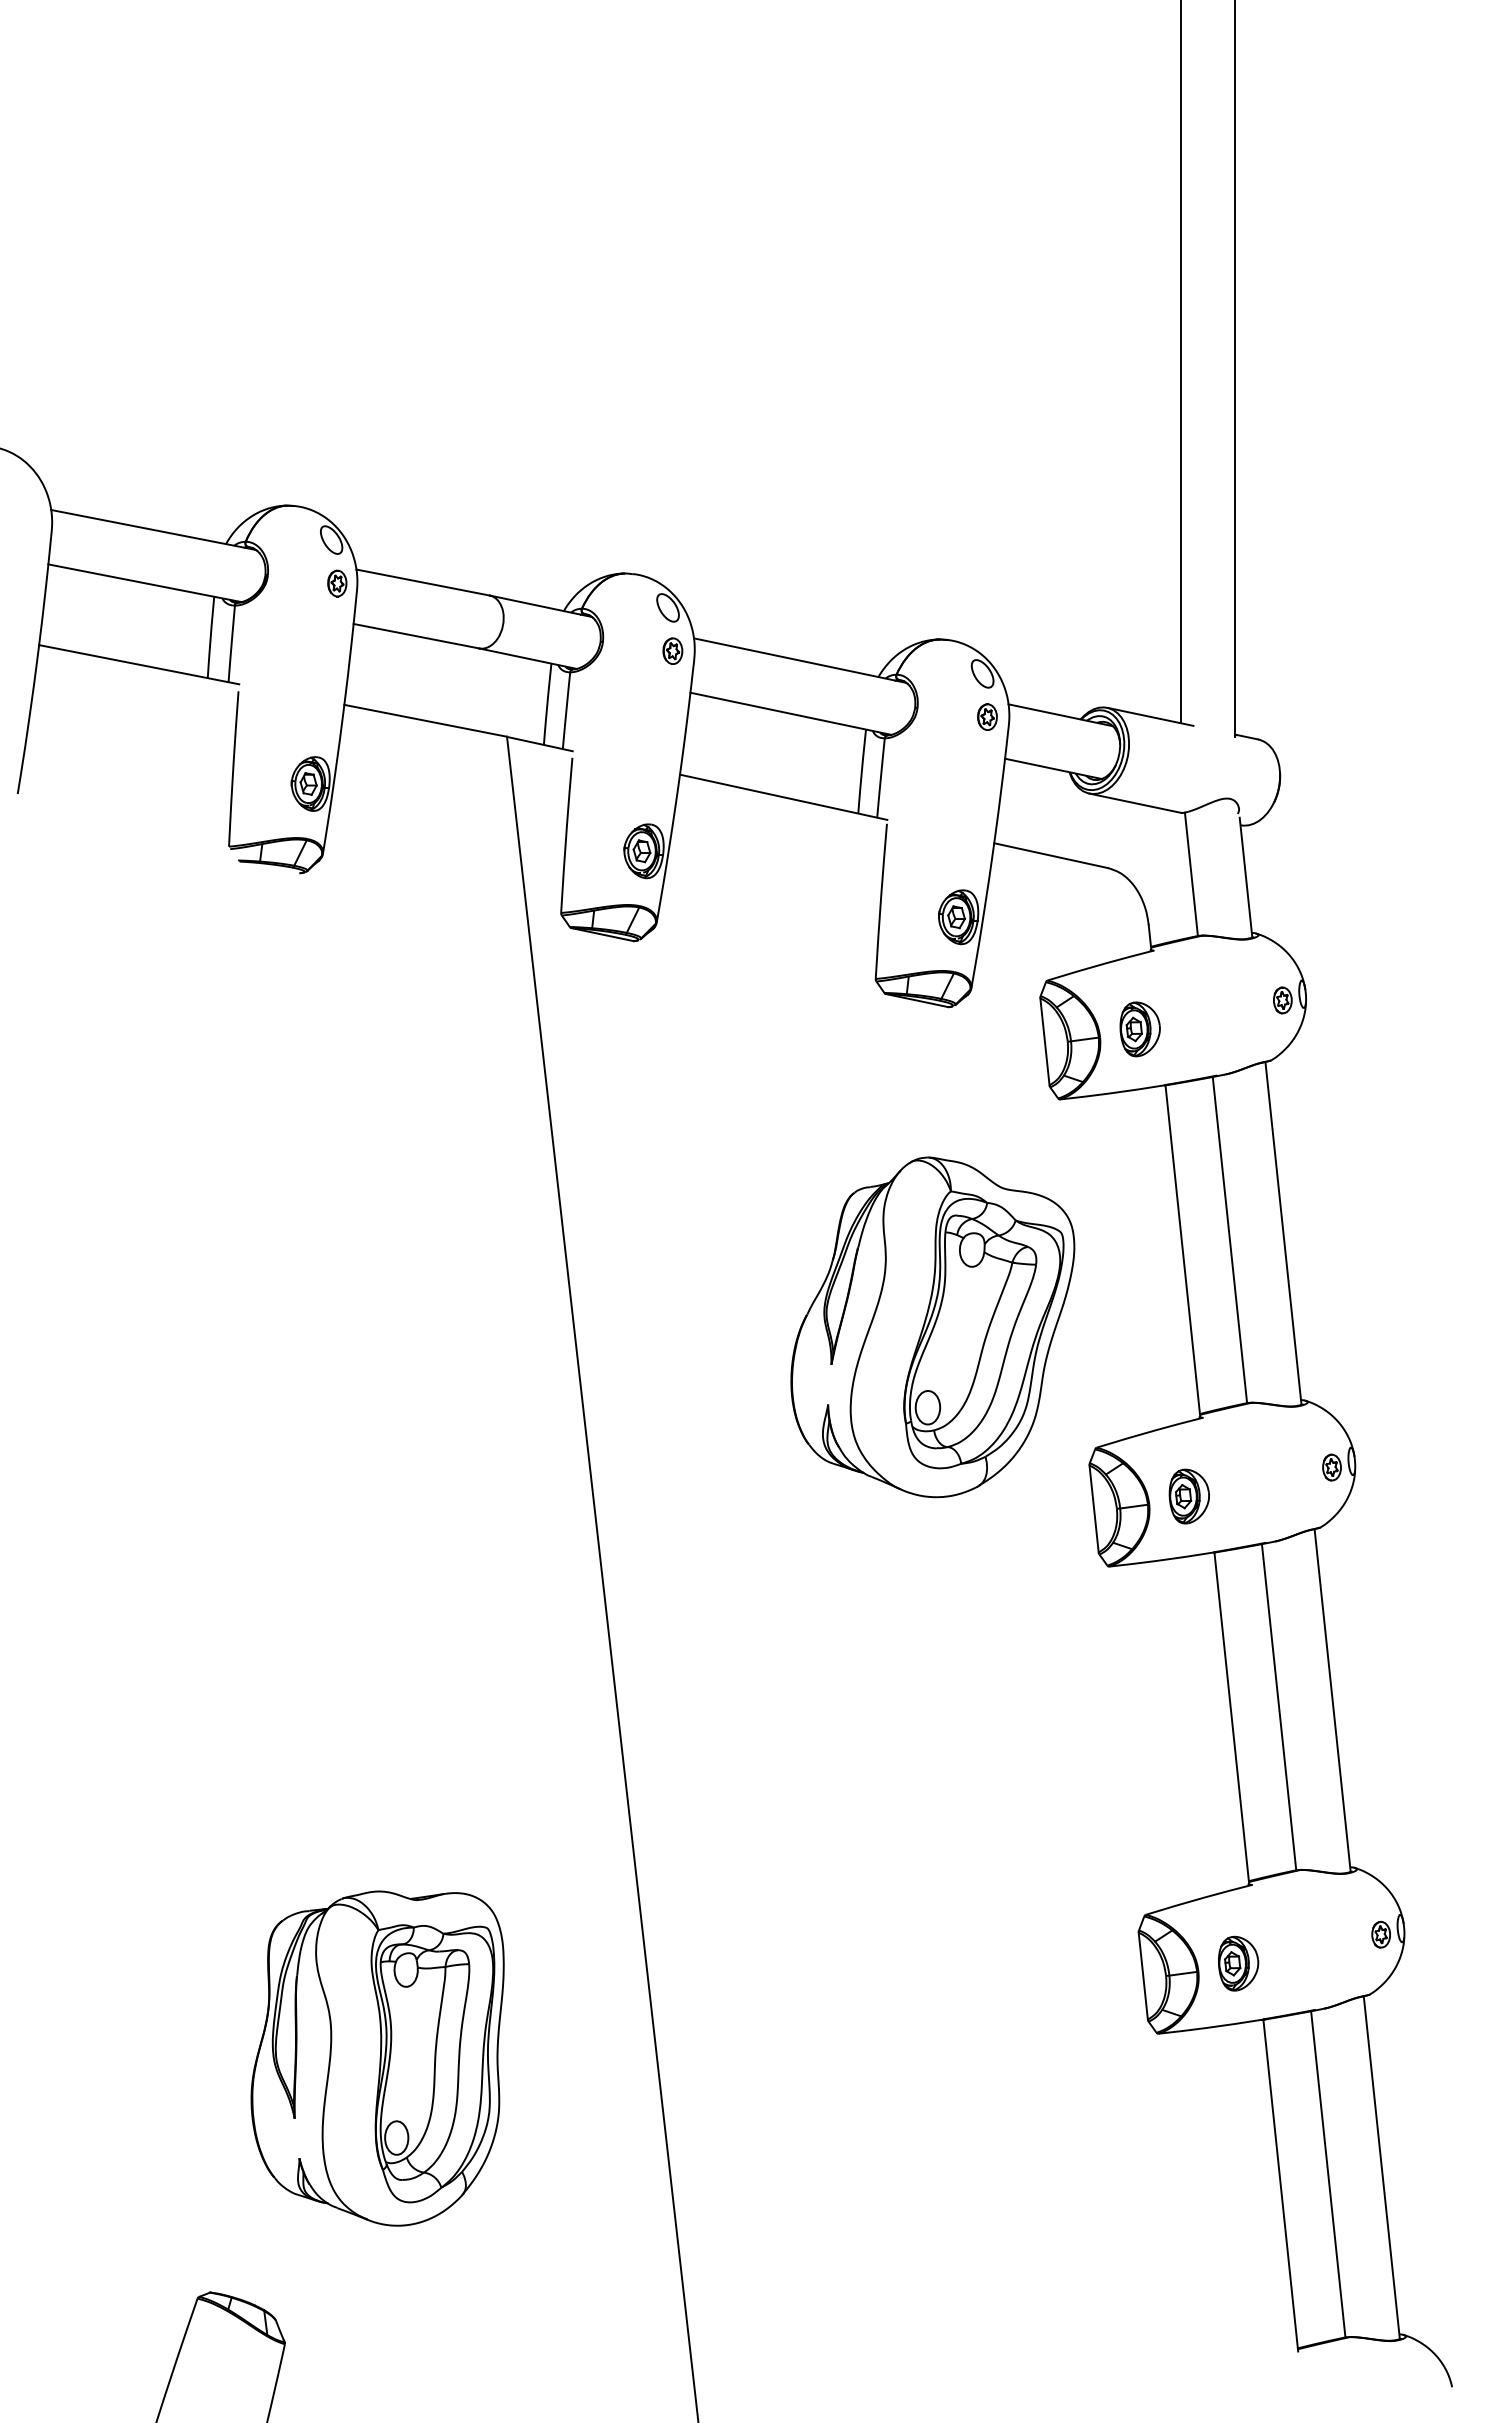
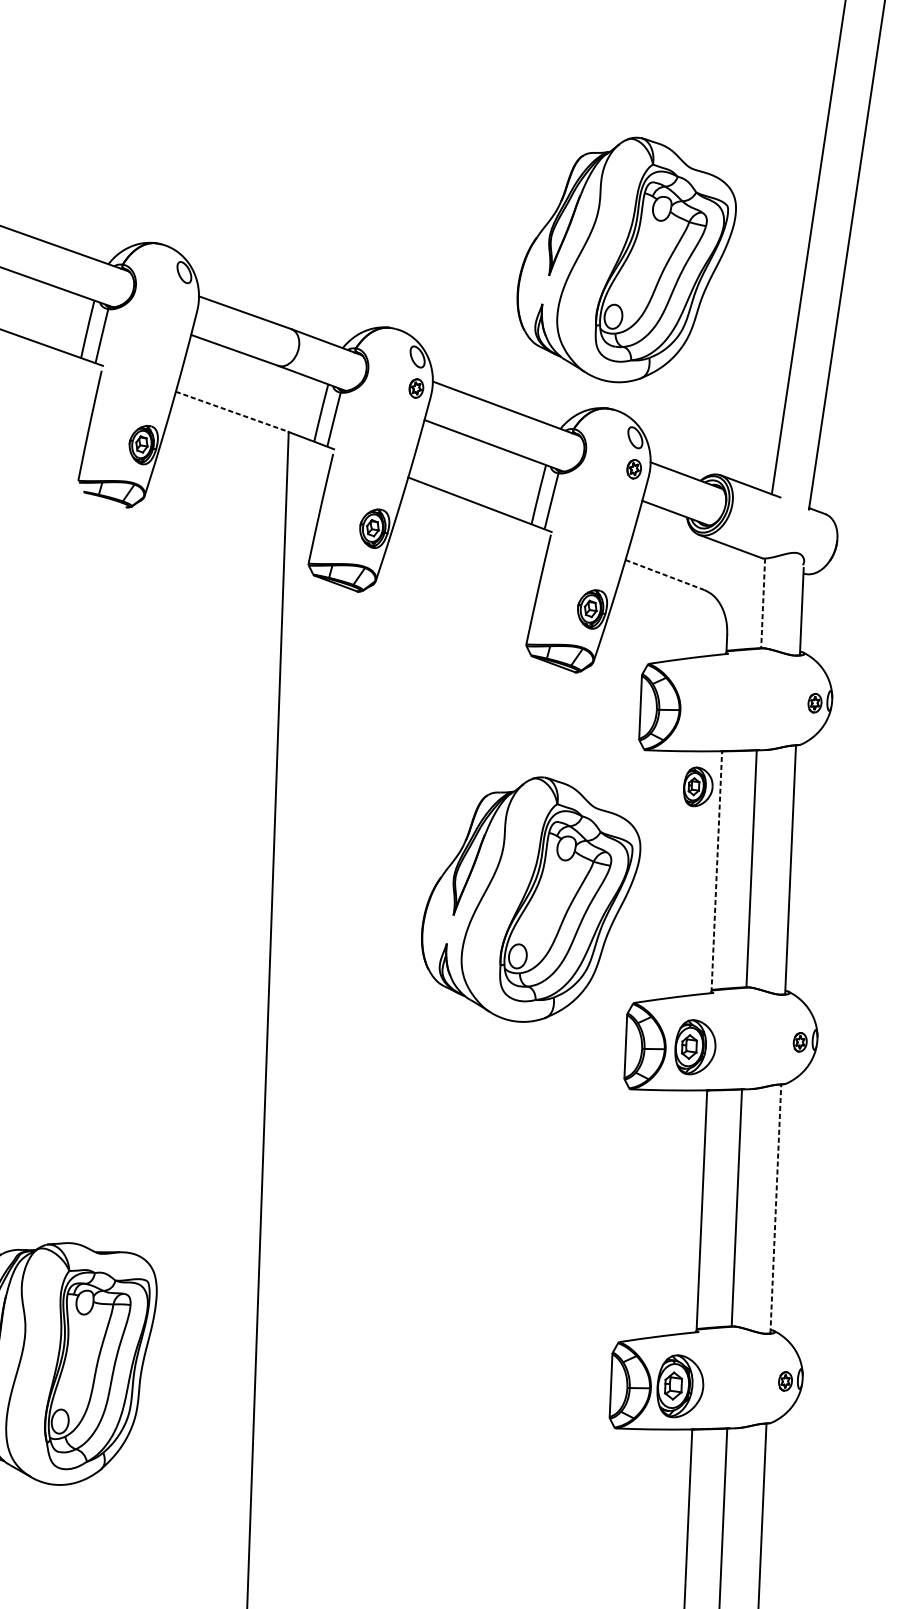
part: (932, 432) -> (625, 259), added
part: (337, 583) -> (183, 304), removed
line: (425, 720) -> (232, 411), solid -> dashed
line: (1051, 855) -> (665, 574), solid -> dashed
line: (1191, 874) -> (763, 603), solid -> dashed
part: (1139, 1029) -> (697, 787), moved
line: (1182, 1251) -> (716, 871), solid -> dashed
part: (1188, 1496) -> (694, 1047), size x1.4
line: (1332, 1700) -> (775, 1208), solid -> dashed
part: (1238, 1963) -> (680, 1386), size x1.6

